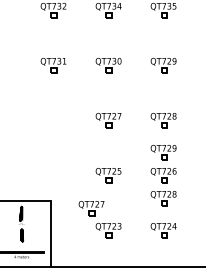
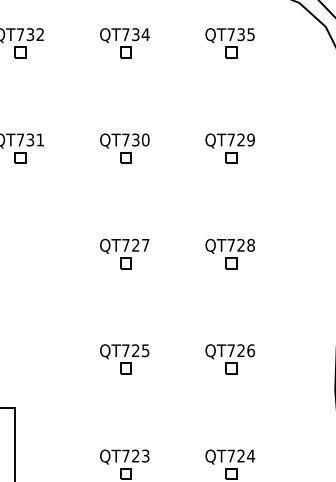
part: (163, 152) -> (229, 314), removed
part: (163, 198) -> (229, 402), removed
part: (91, 208) -> (92, 421), removed

